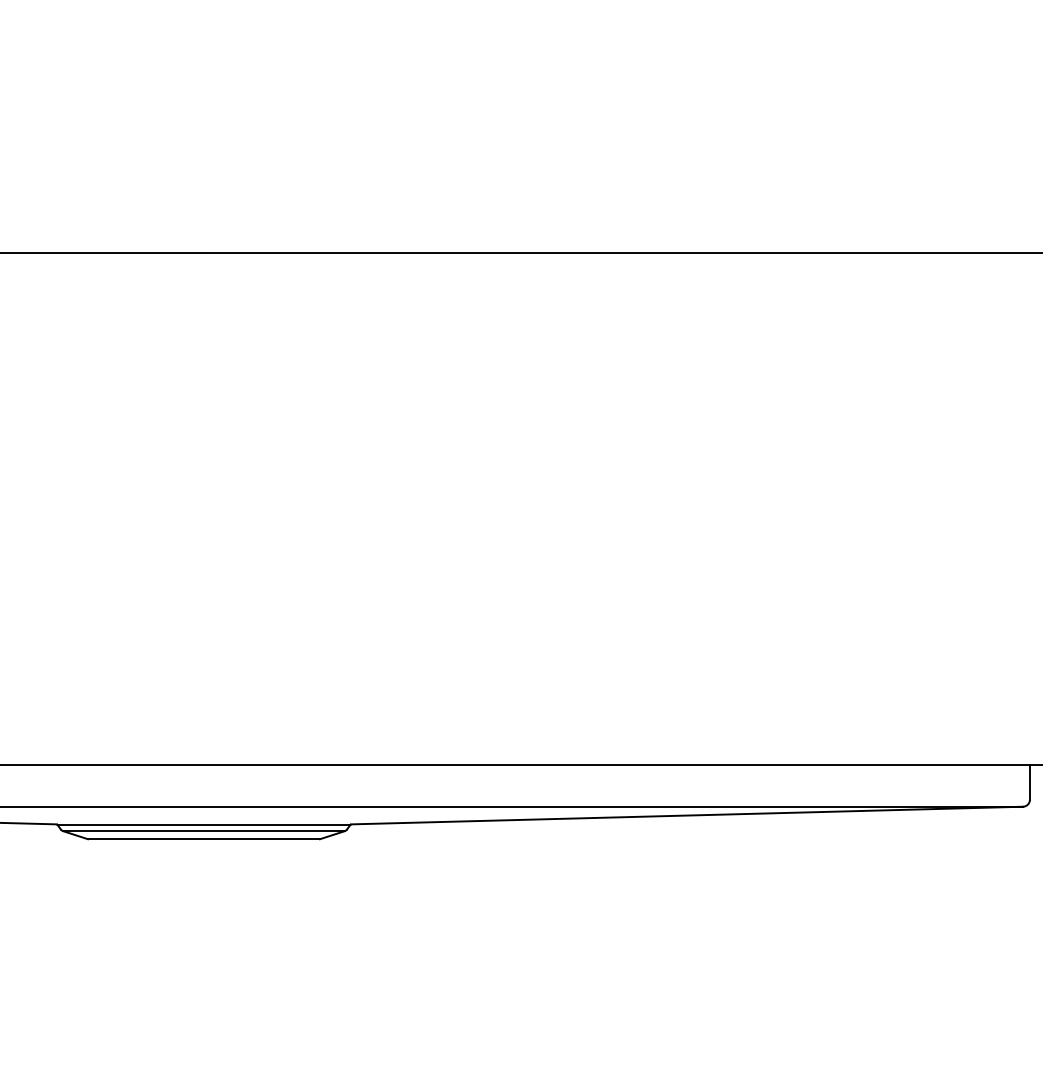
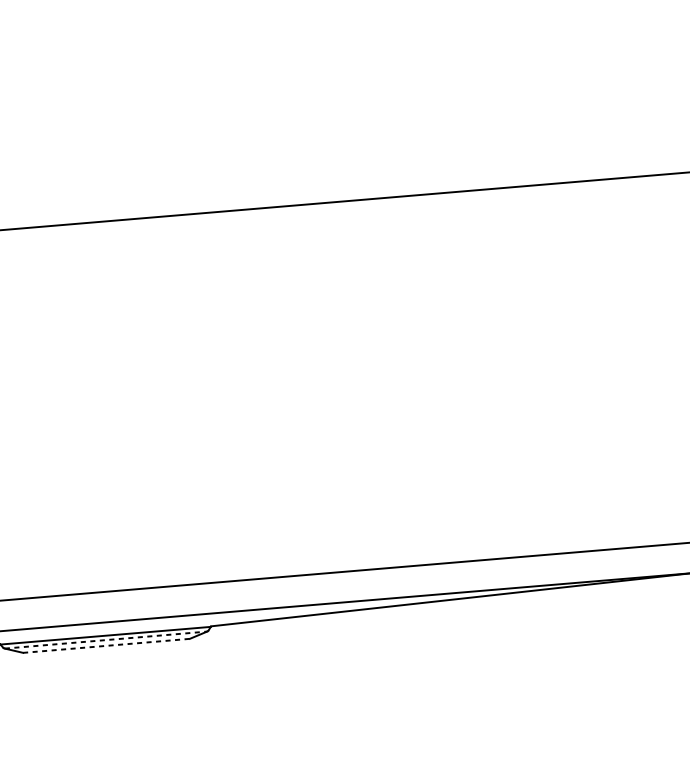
line: (204, 831) -> (106, 640), solid -> dashed
line: (204, 839) -> (106, 646), solid -> dashed

